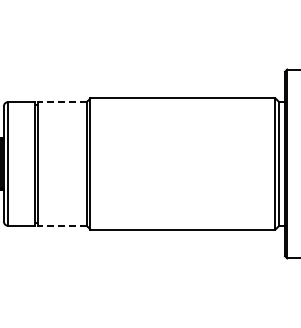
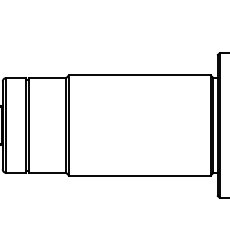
line: (62, 102) -> (47, 78), dashed -> solid
line: (62, 225) -> (47, 172), dashed -> solid

